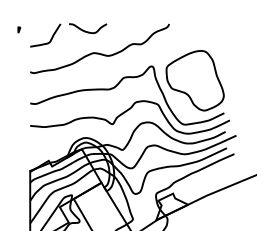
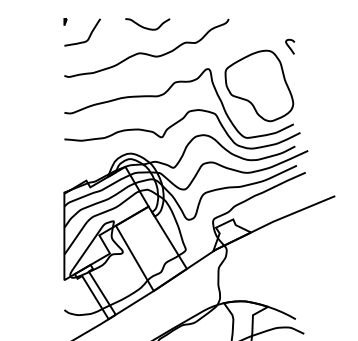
part: (19, 29) -> (65, 21), moved
curve: (87, 31) -> (147, 27), moved
curve: (220, 47) -> (289, 46), added

